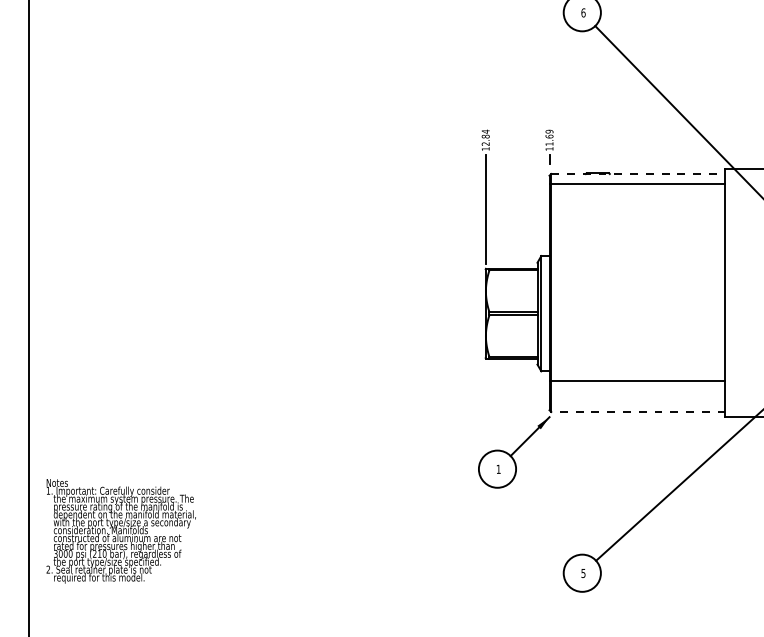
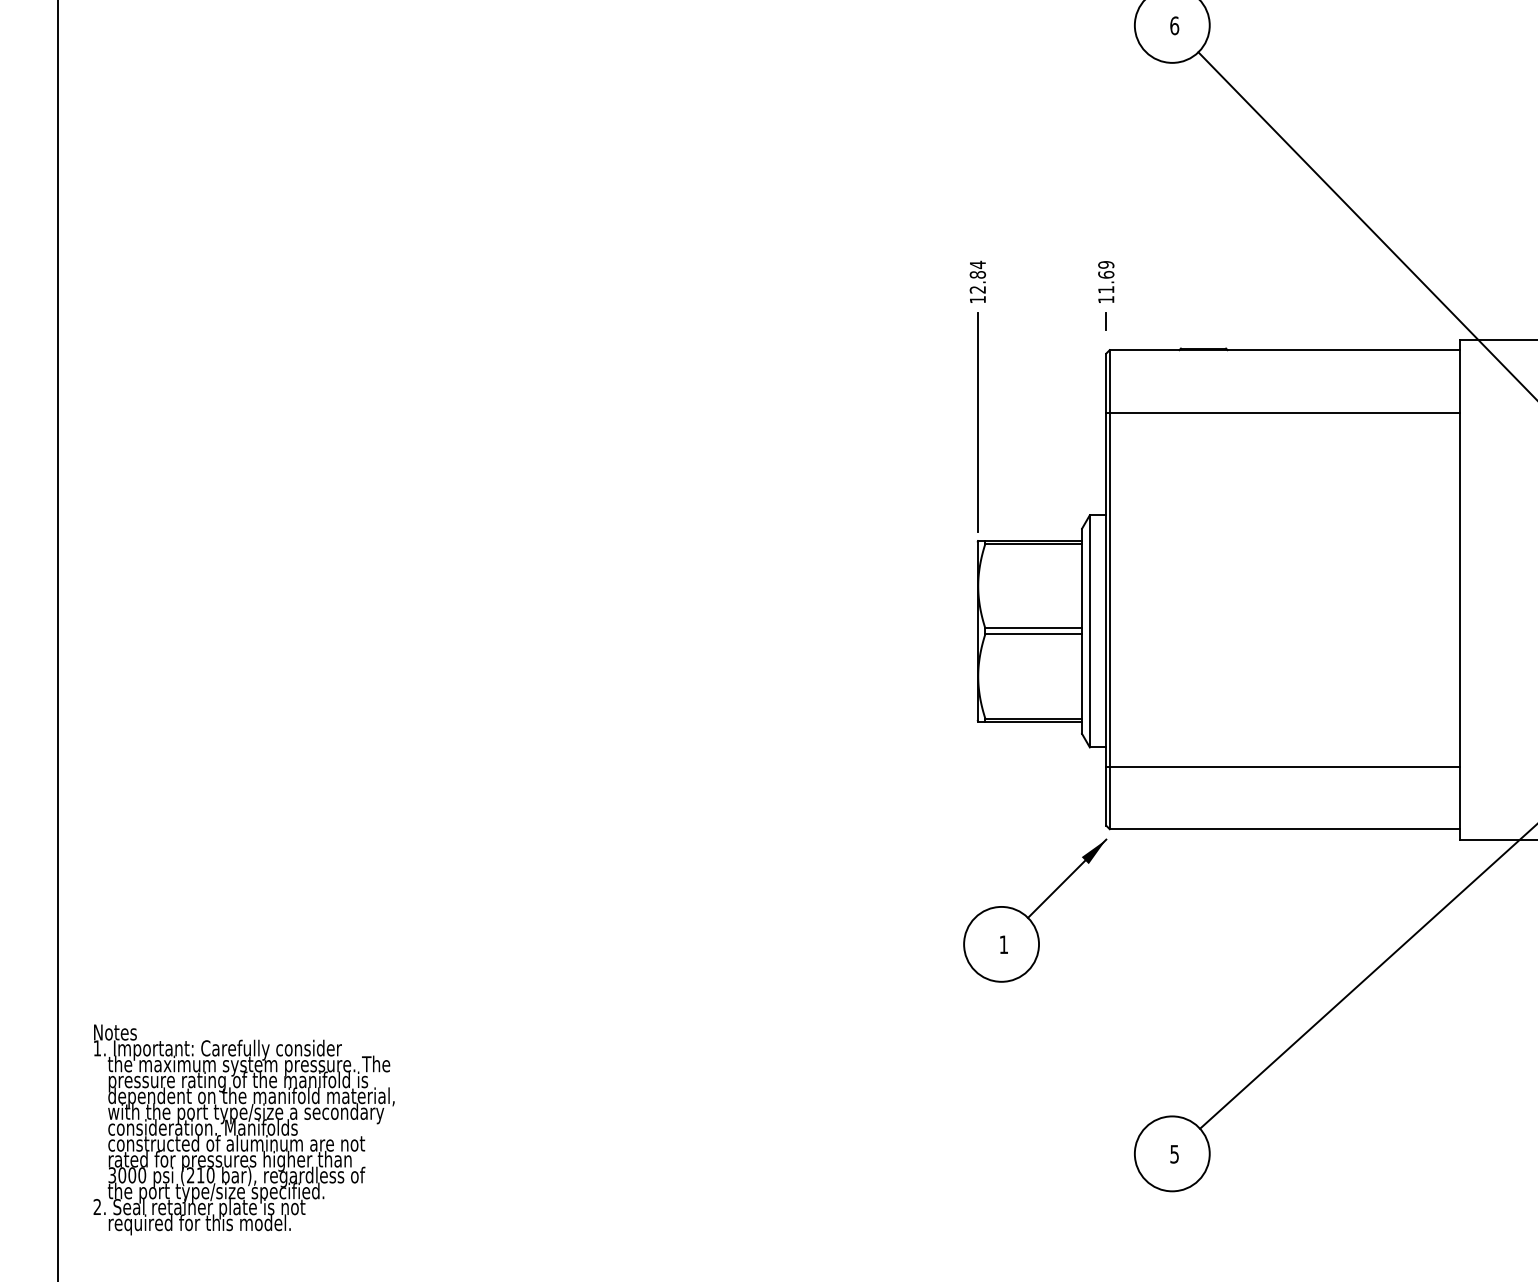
line: (638, 174) -> (1285, 351), dashed -> solid
line: (637, 184) -> (1283, 413), moved
line: (637, 411) -> (1283, 828), dashed -> solid
text: (120, 531) -> (242, 1130), moved

